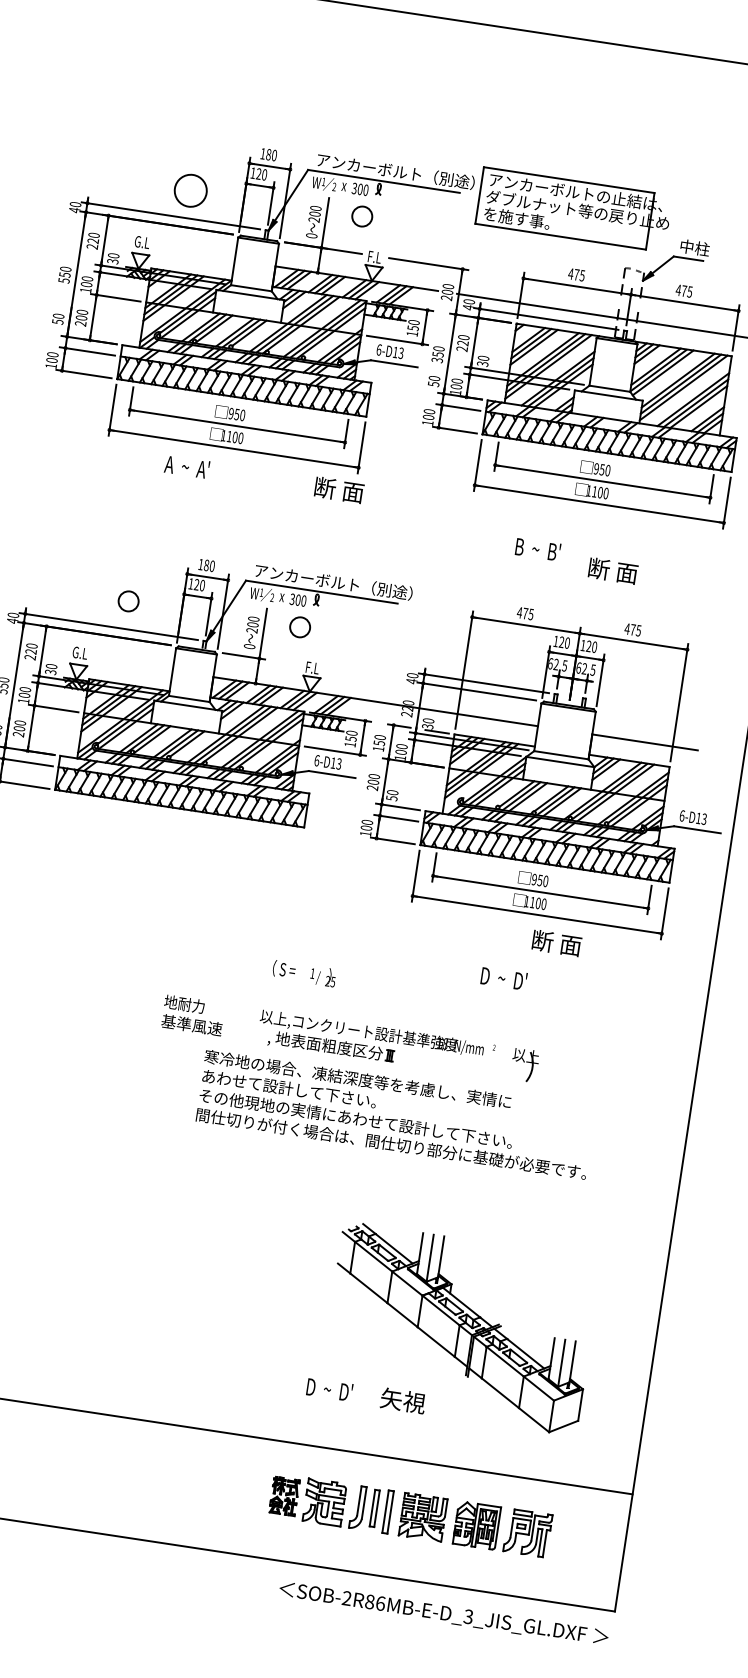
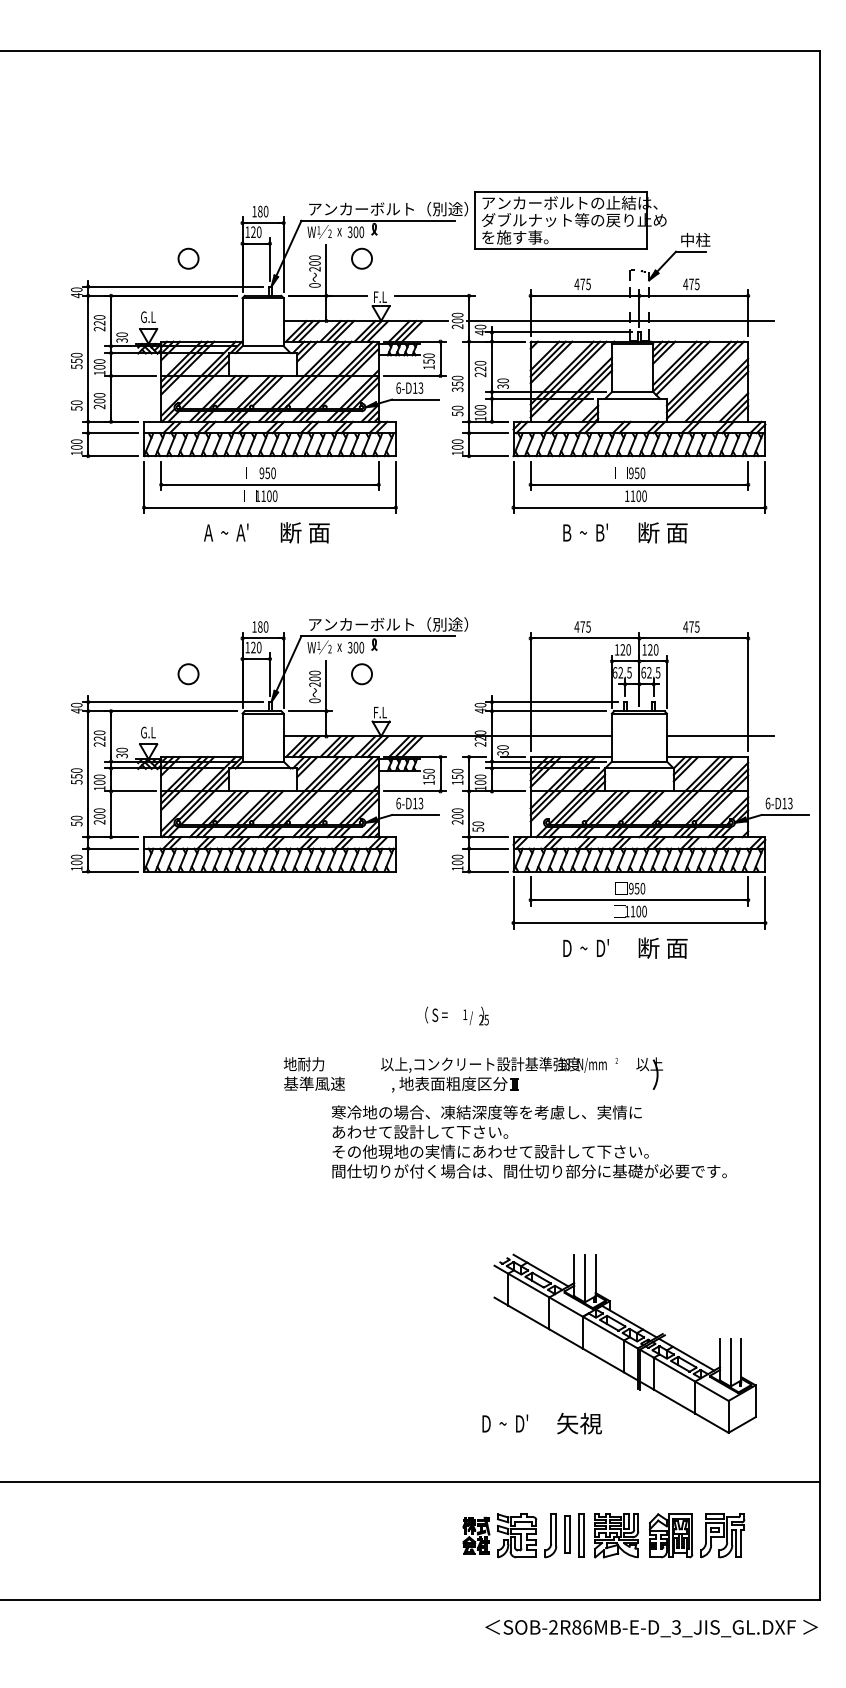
circle: (190, 190) -> (188, 258), size x0.62
text: (338, 489) -> (304, 532), moved
text: (537, 549) -> (585, 532), moved
text: (612, 570) -> (662, 532), moved
text: (303, 973) -> (456, 1015), moved
text: (503, 977) -> (585, 947), moved

